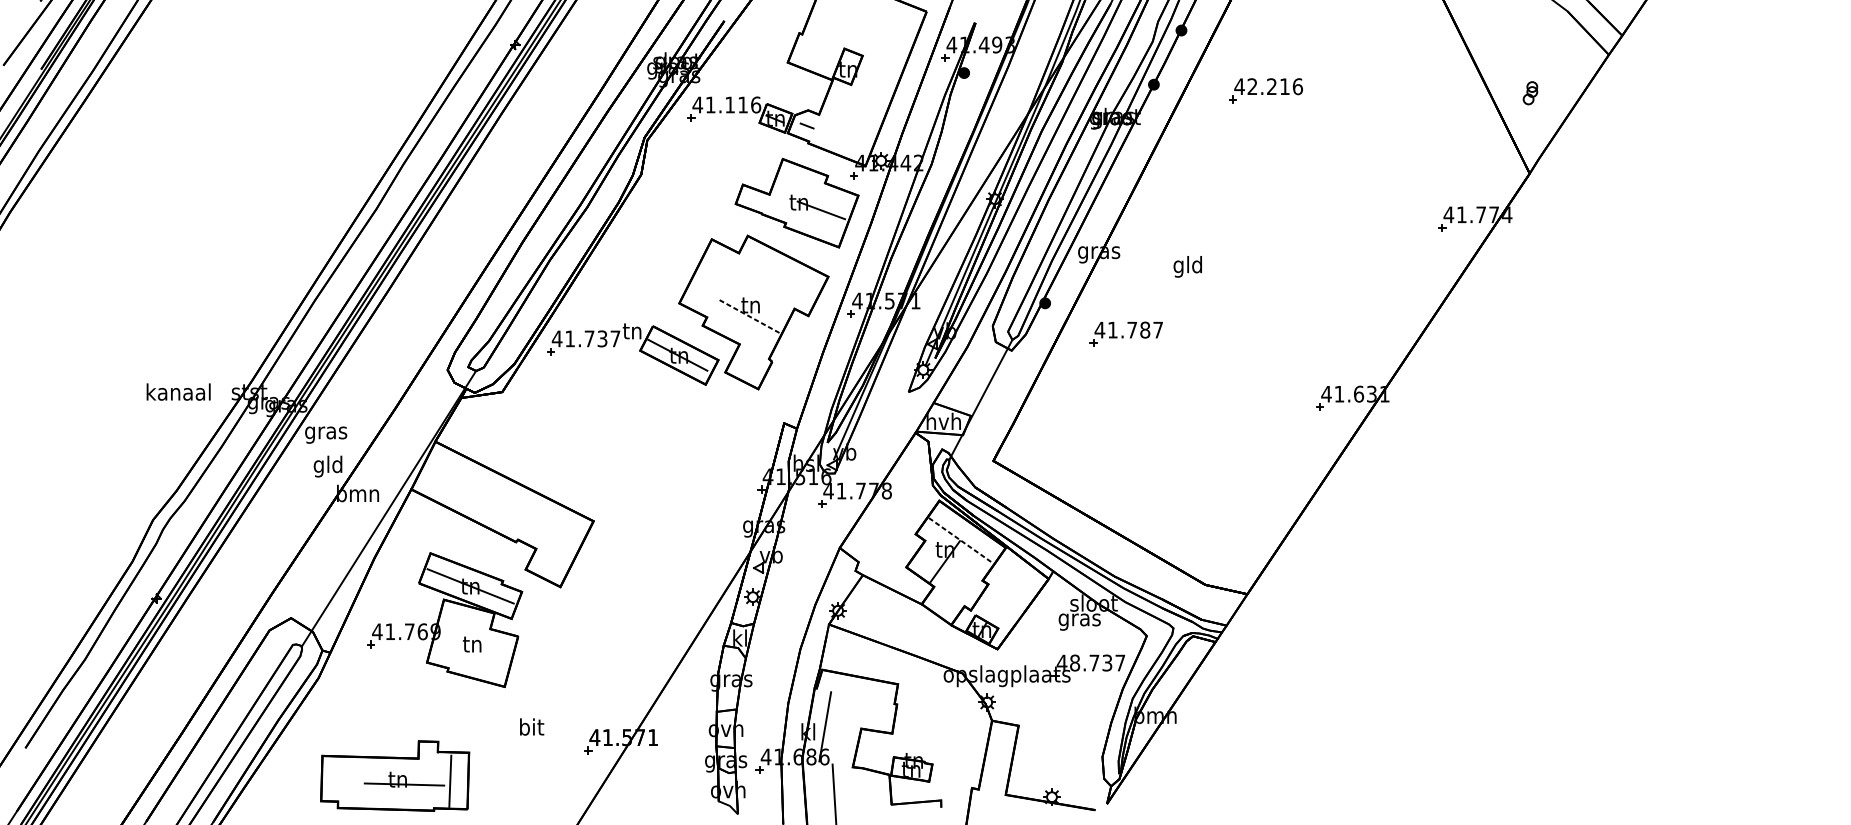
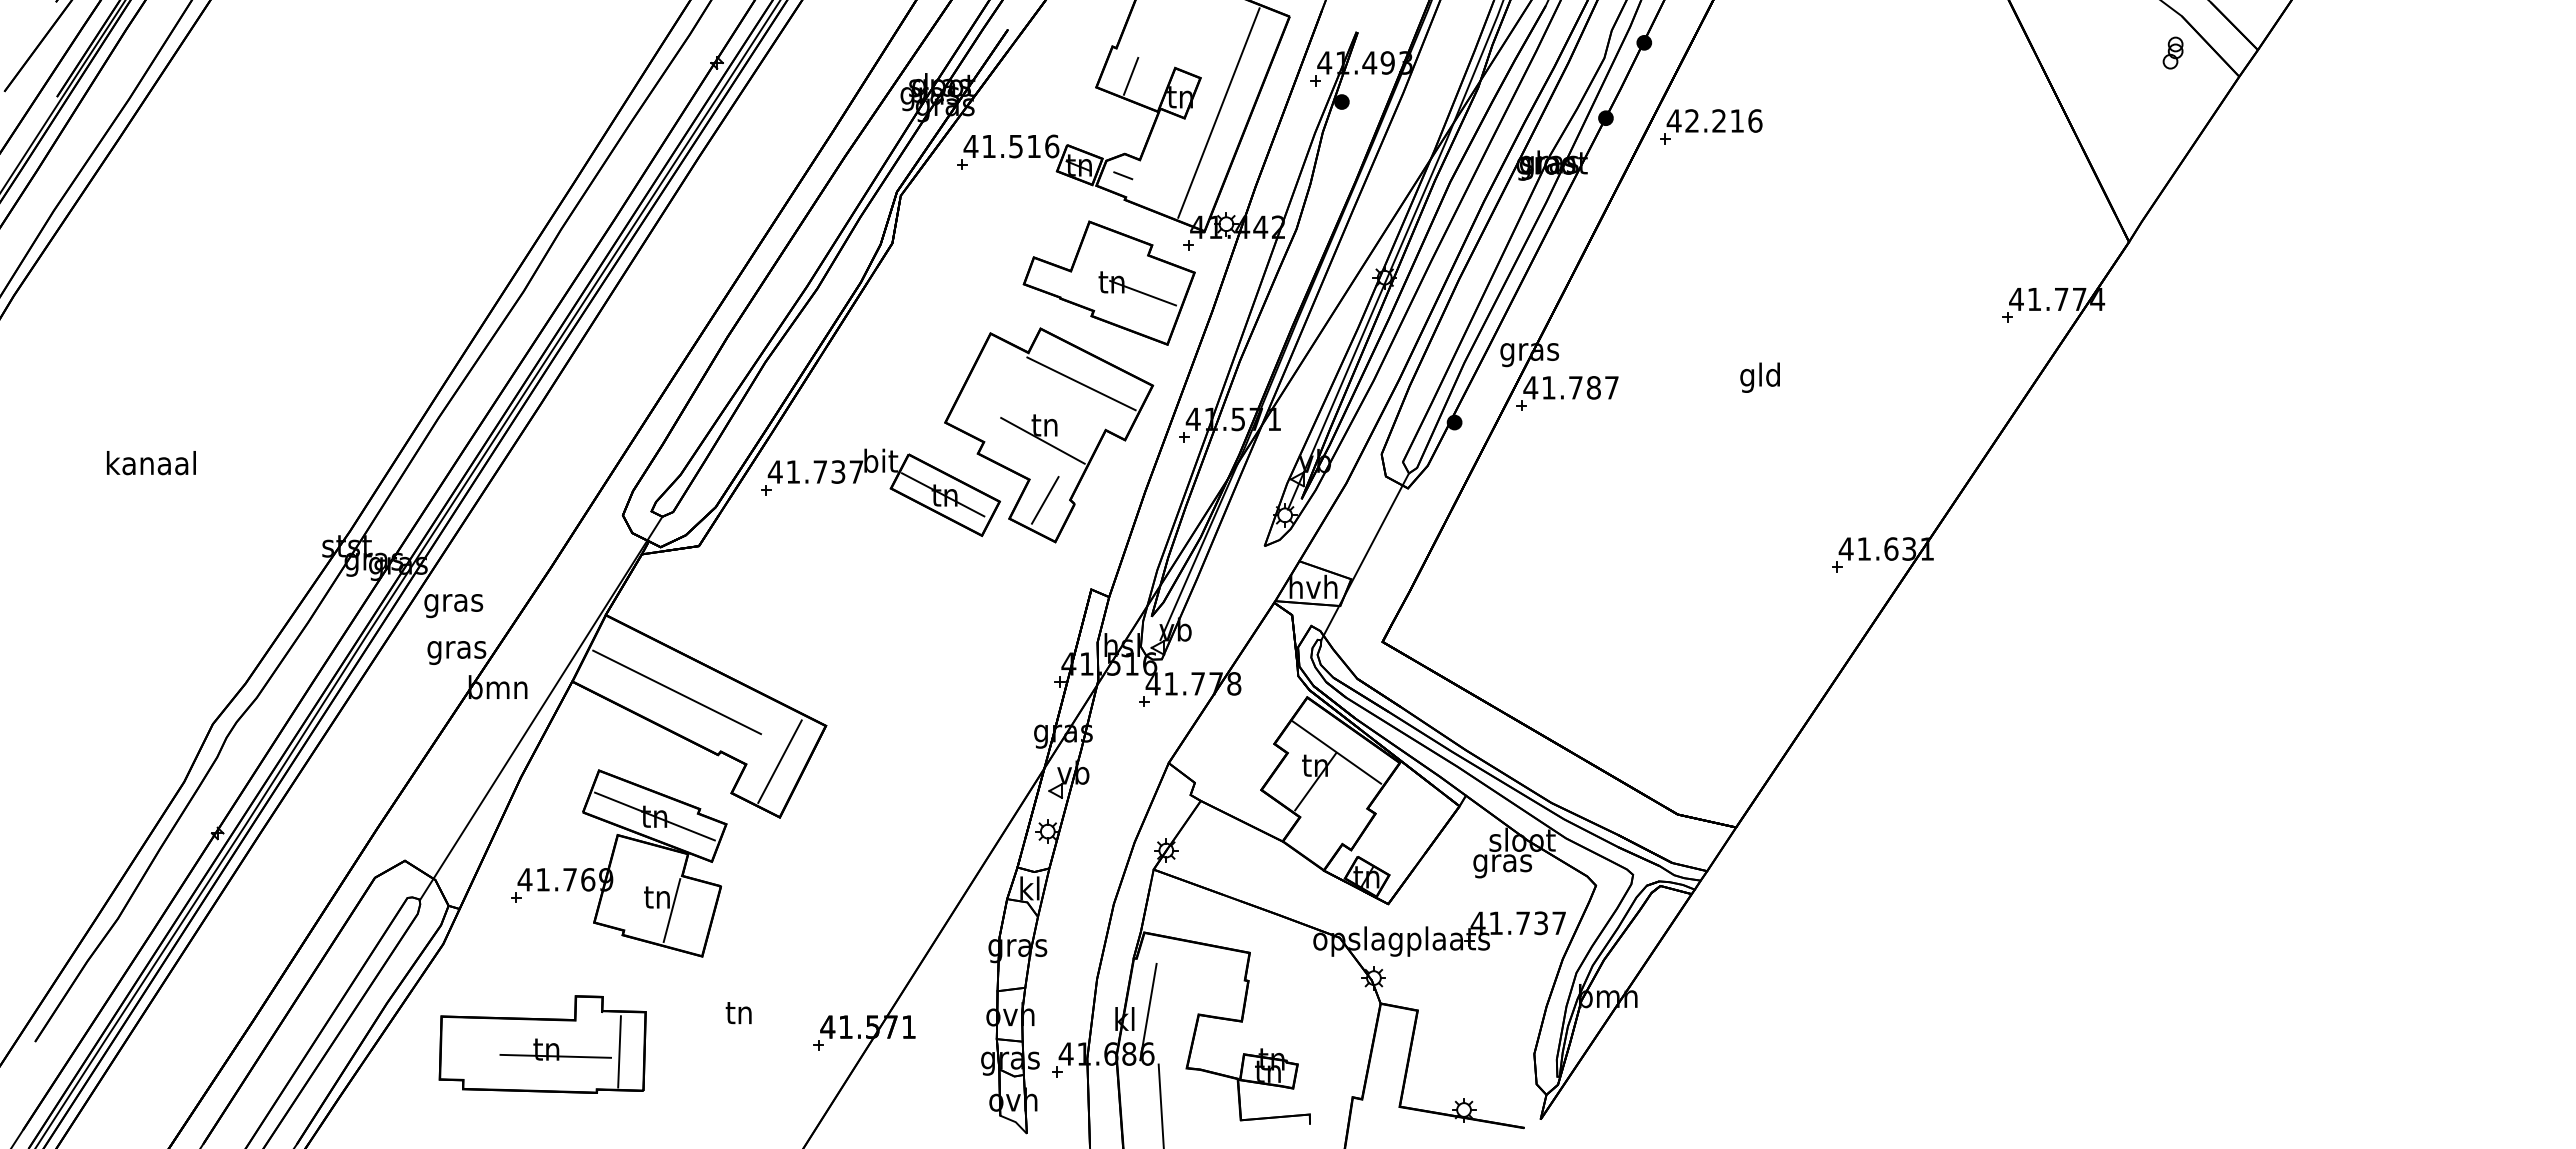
line: (812, 54) -> (1130, 75), added
line: (875, 80) -> (1218, 112), added
part: (1266, 90) -> (1711, 126), moved
part: (1530, 92) -> (2172, 52), moved
text: (729, 105) -> (1015, 146), 41.116 -> 41.516
text: (1187, 266) -> (1759, 377), moved
line: (777, 275) -> (1081, 383), added
line: (749, 316) -> (1042, 440), dashed -> solid
text: (633, 330) -> (881, 460), tn -> bit
part: (1126, 334) -> (1567, 393), moved
line: (750, 359) -> (1044, 500), added
text: (178, 392) -> (151, 463), moved
text: (328, 466) -> (456, 649), gld -> gras
line: (486, 497) -> (677, 692), added
line: (961, 540) -> (1337, 752), dashed -> solid
line: (560, 546) -> (779, 761), added
line: (482, 653) -> (671, 910), added
text: (1075, 663) -> (1496, 923), 48.737 -> 41.737
text: (532, 727) -> (740, 1012), bit -> tn
part: (394, 776) -> (542, 1044), moved

